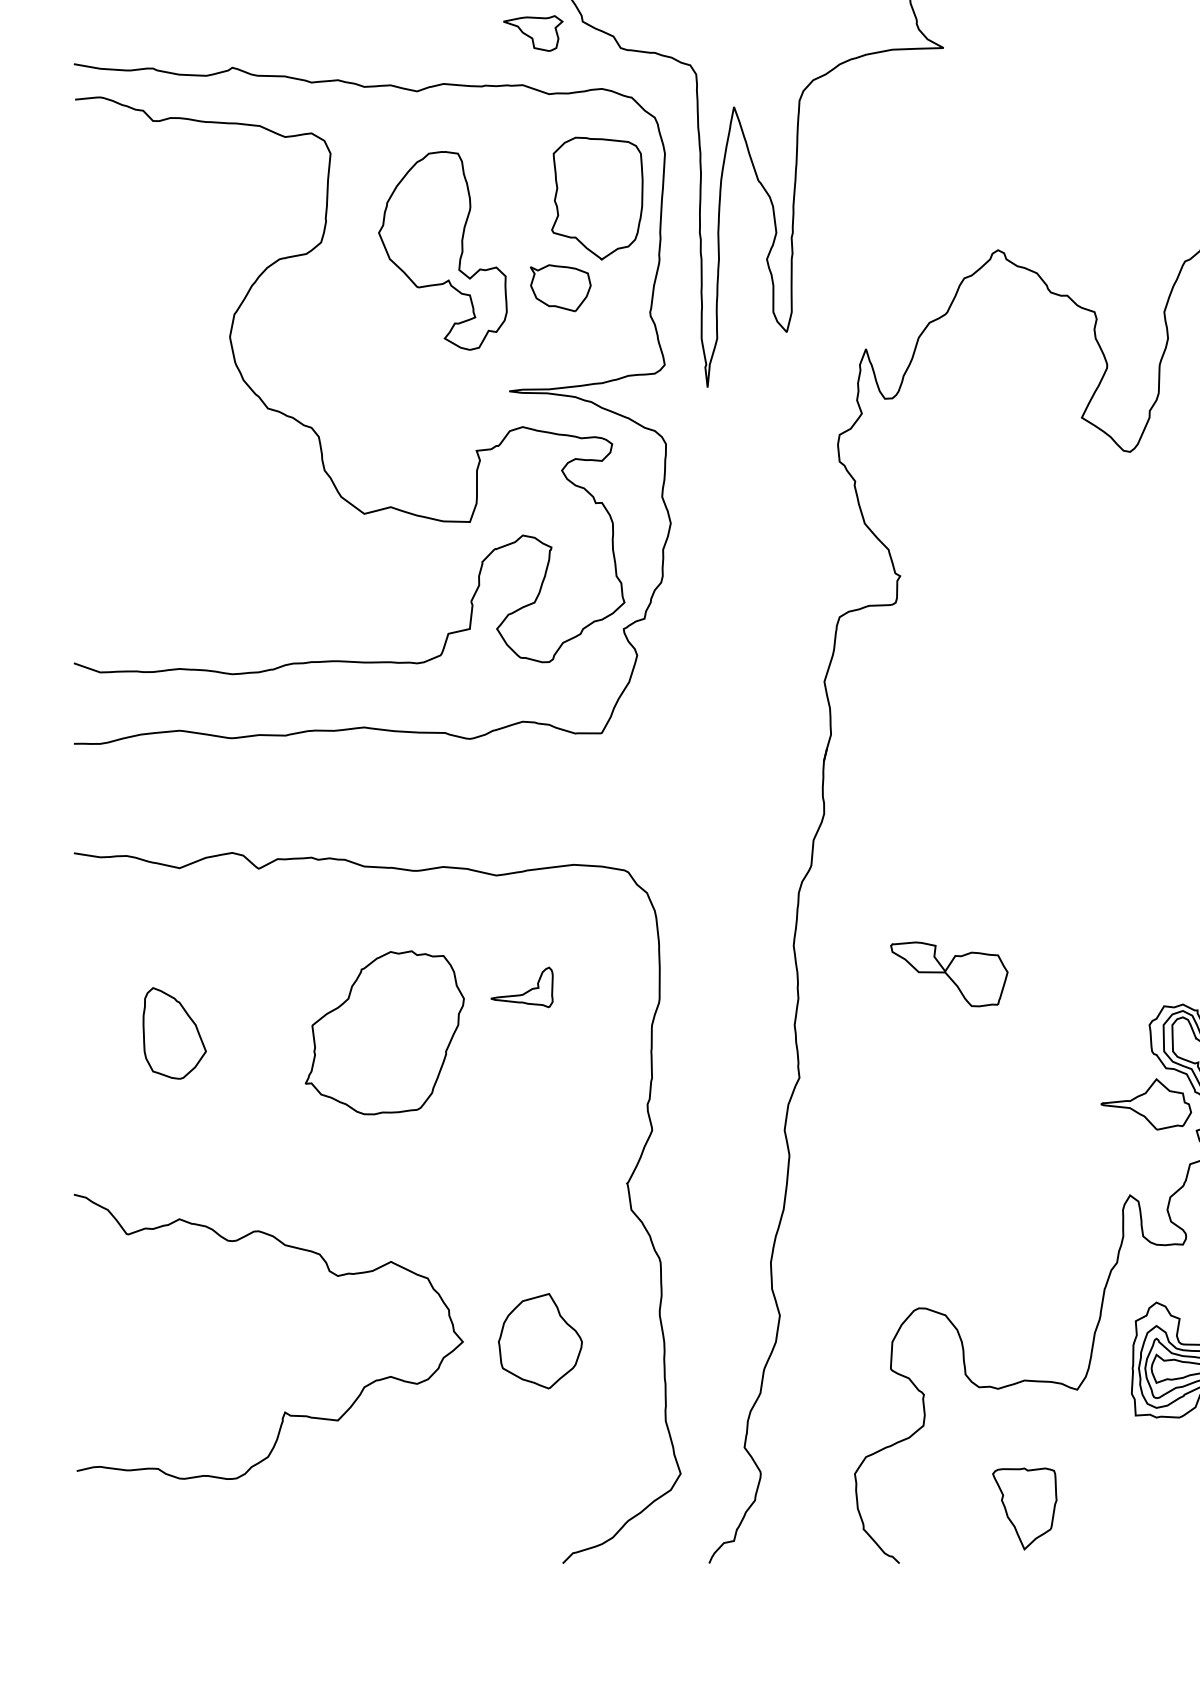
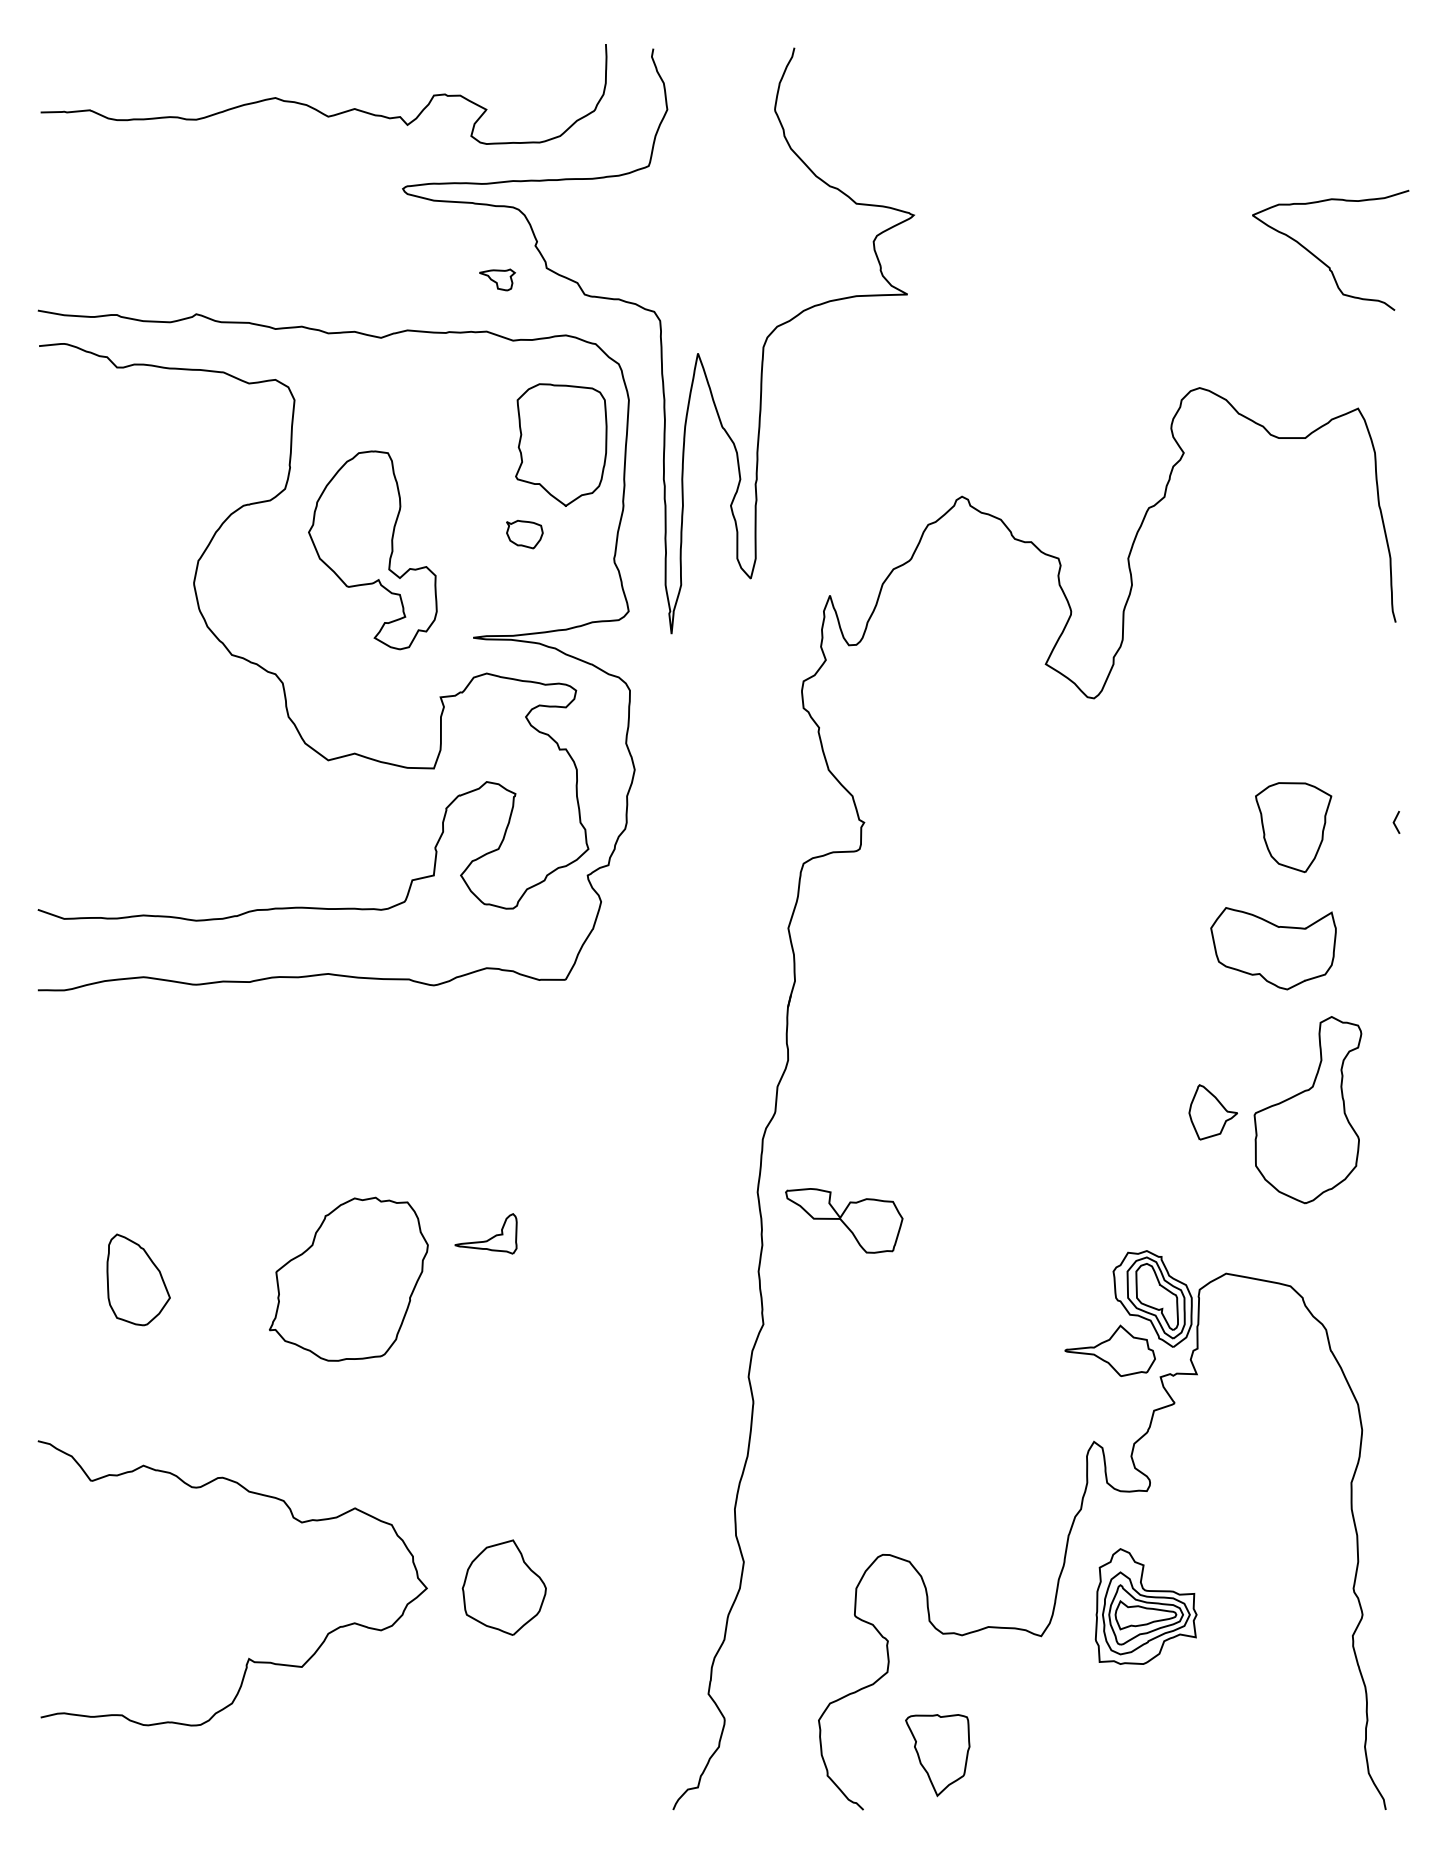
part: (533, 33) -> (497, 279), size x0.6
part: (442, 251) -> (372, 550), moved
part: (560, 288) -> (524, 534), size x0.6
part: (949, 974) -> (844, 1220), moved
curve: (626, 1185) -> (590, 1431), removed
part: (1024, 1509) -> (937, 1755), moved

